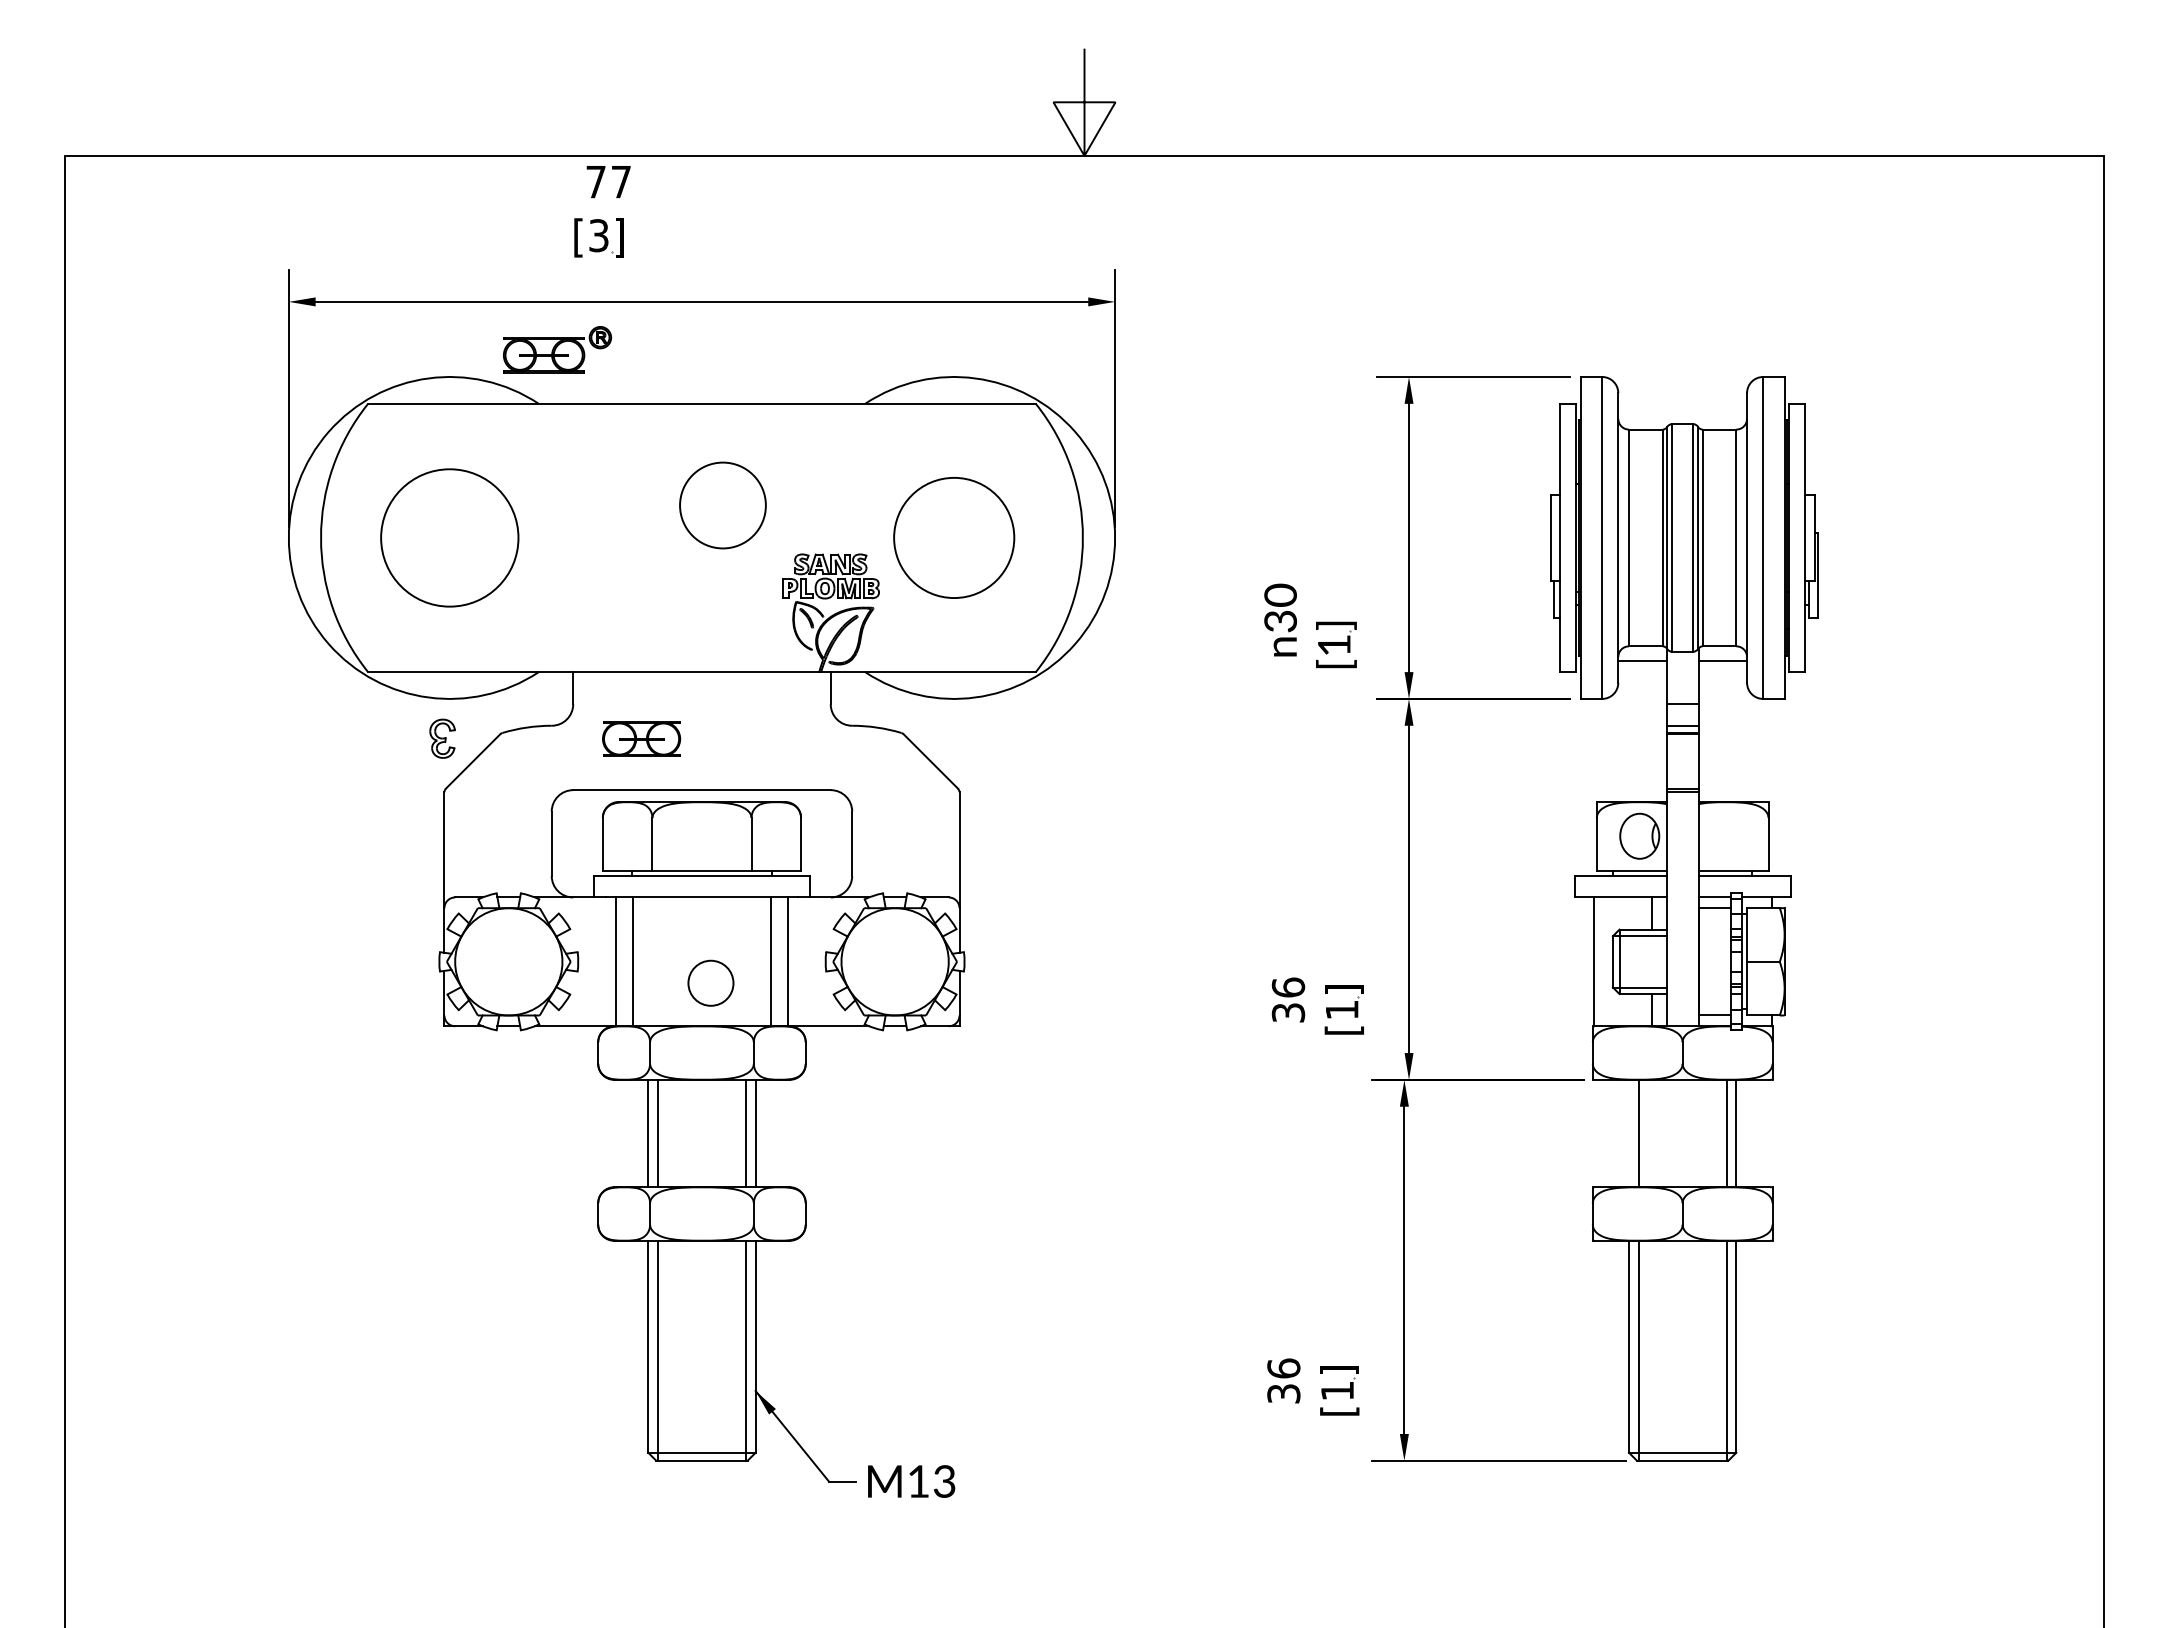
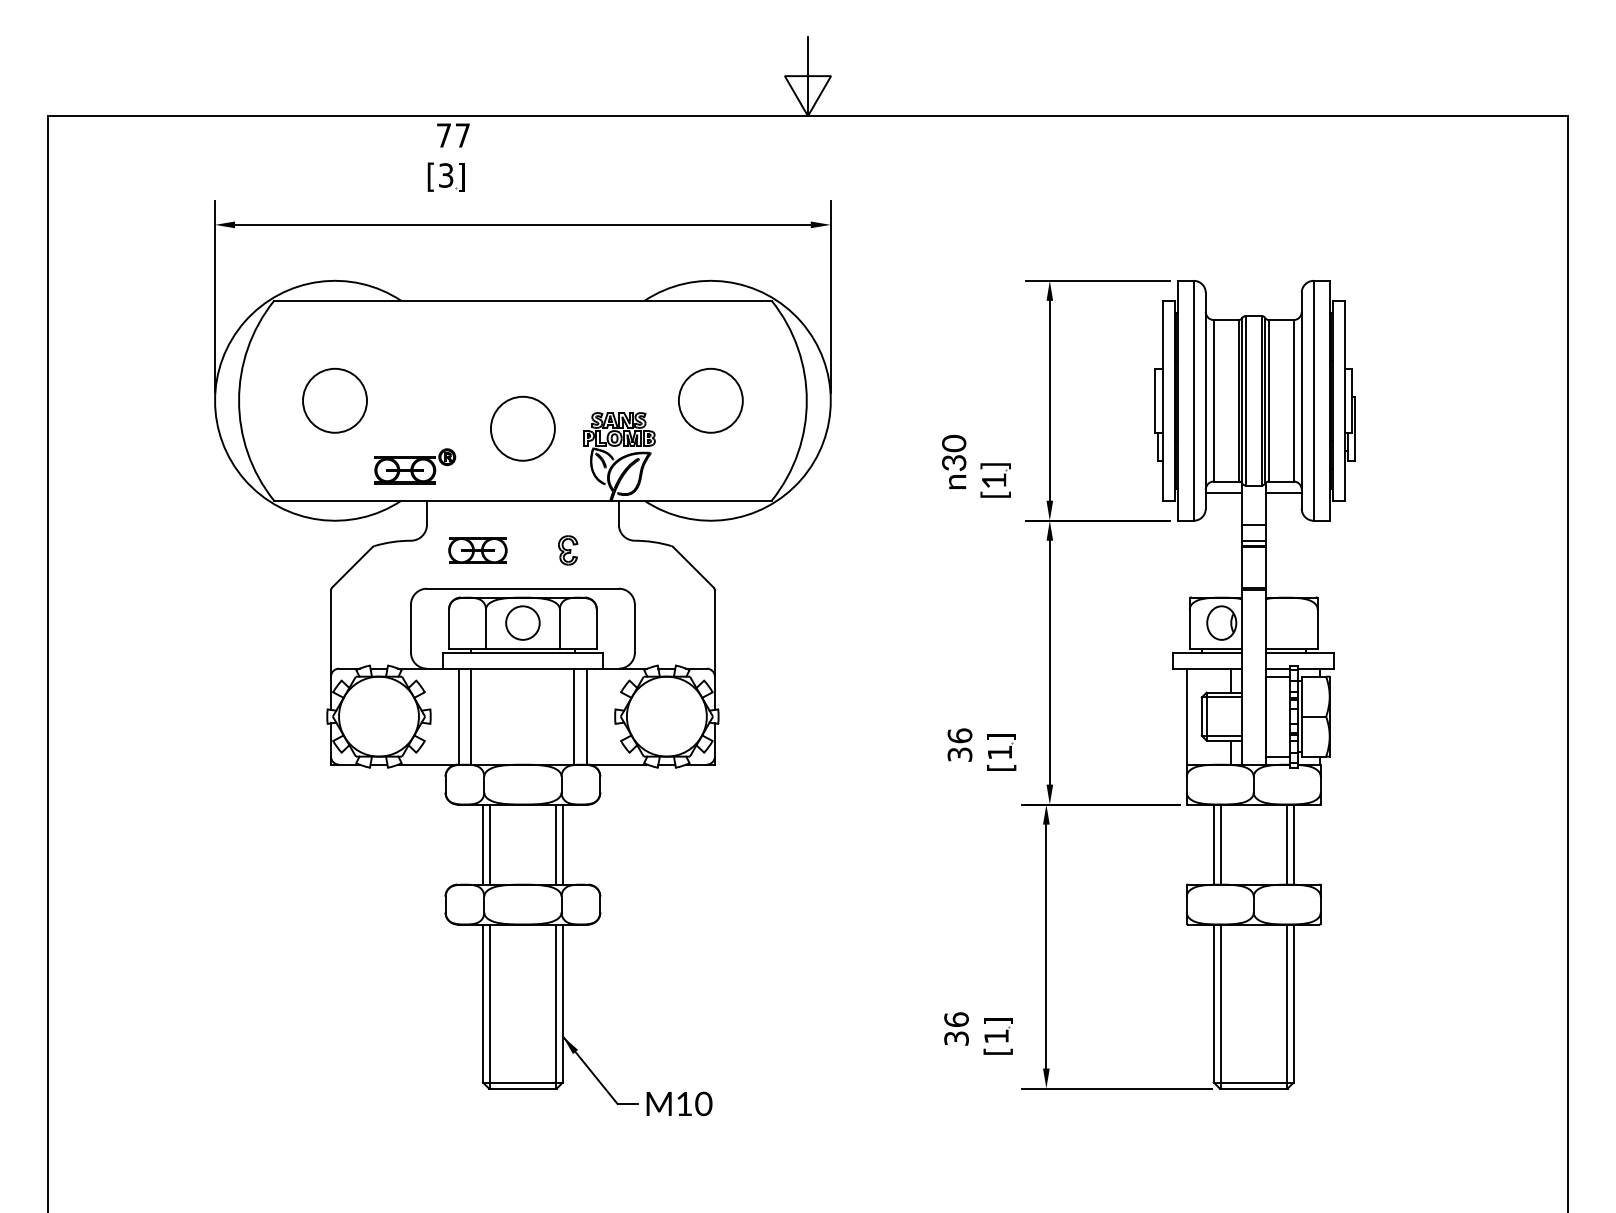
part: (557, 349) -> (415, 466), moved
circle: (722, 505) -> (522, 428), moved
circle: (449, 537) -> (334, 400), size x0.62
circle: (953, 537) -> (710, 400), size x0.71
part: (442, 738) -> (568, 550), moved
circle: (710, 982) -> (522, 622), moved
line: (1629, 1133) -> (1214, 844), added
text: (944, 1481) -> (703, 1103), M13 -> M10

